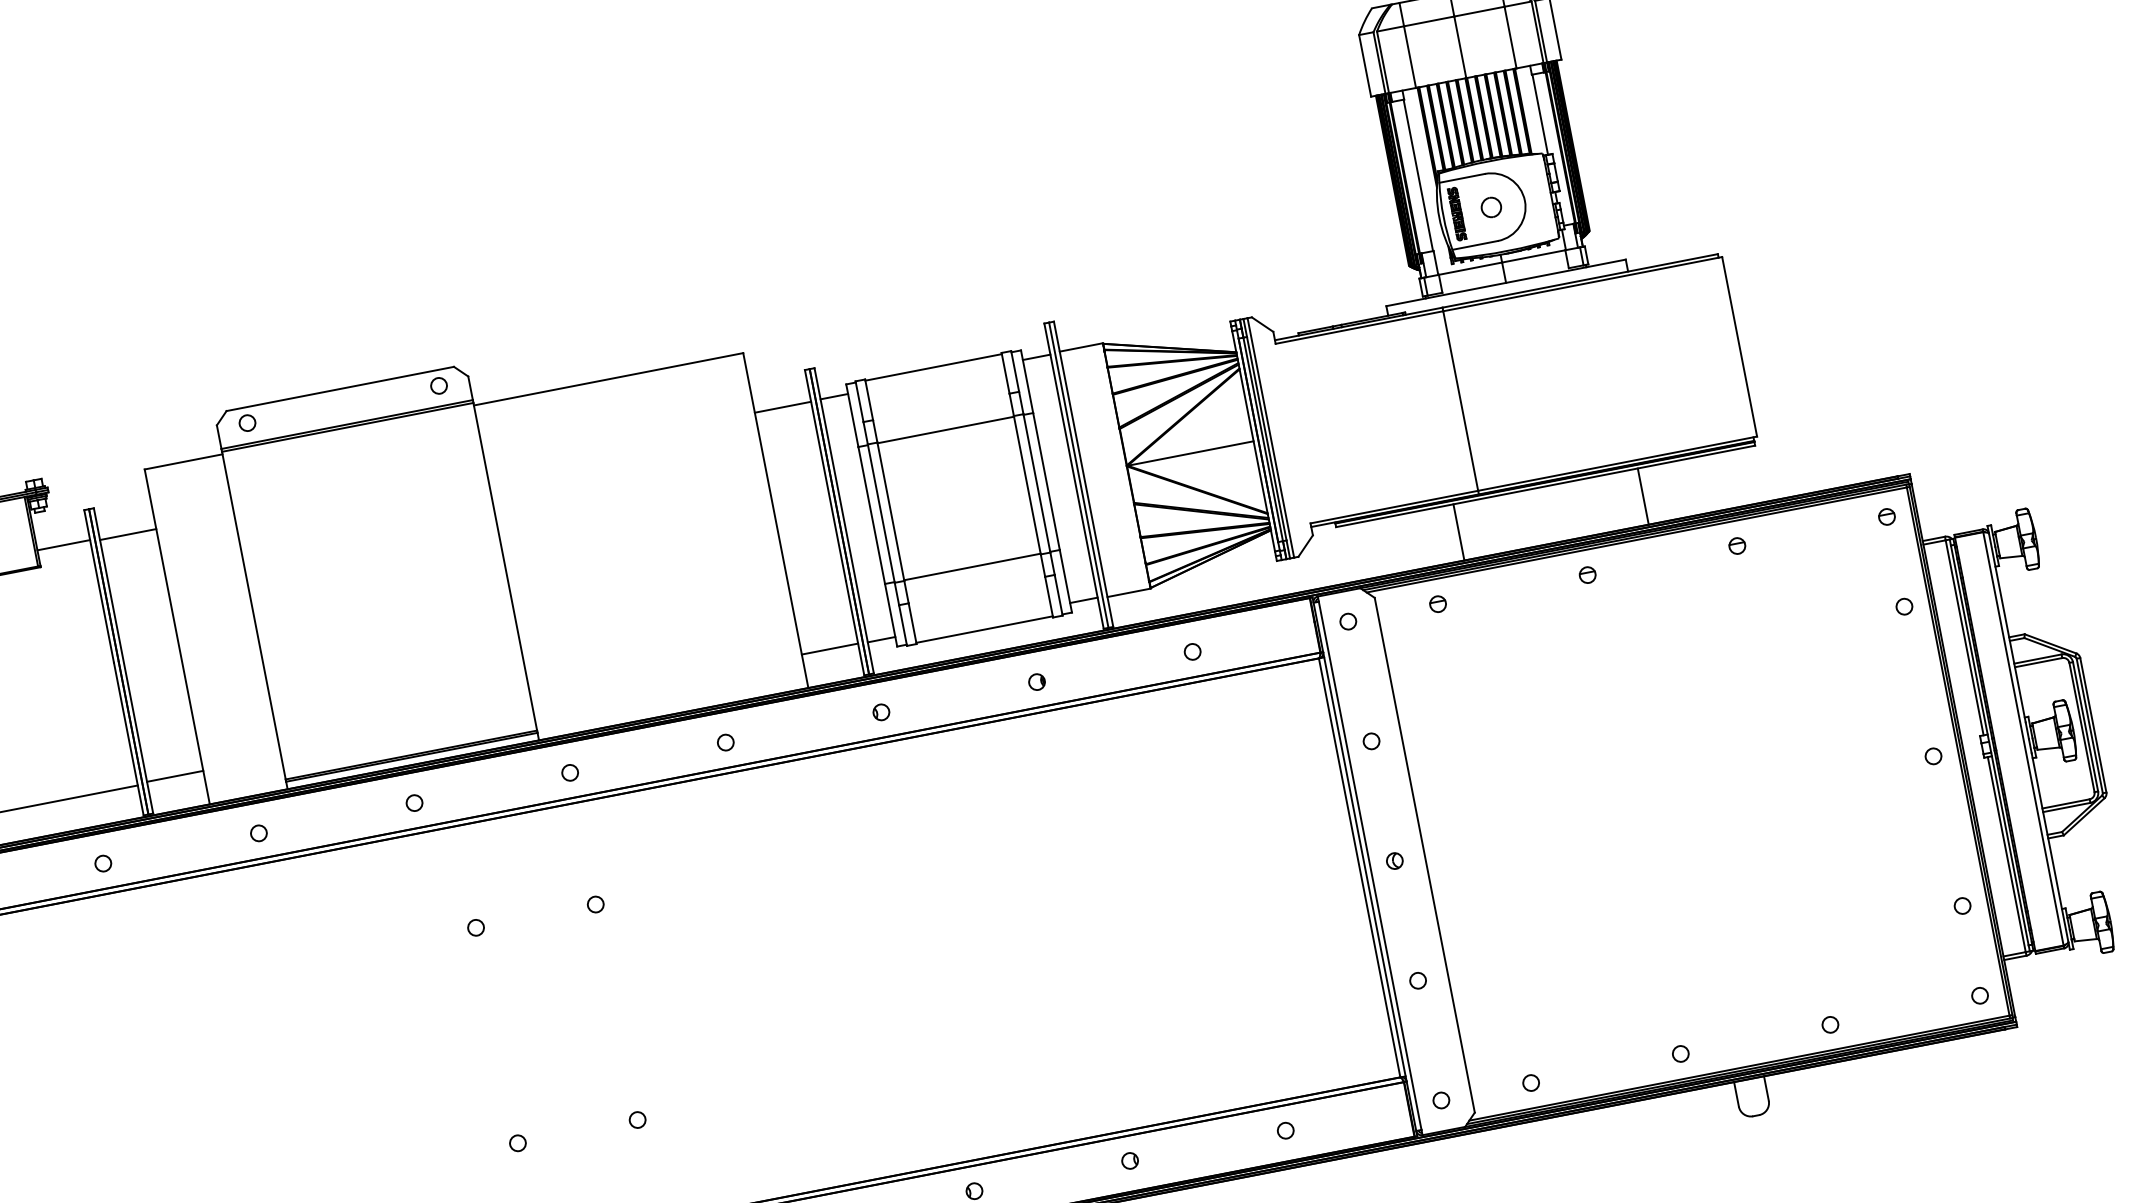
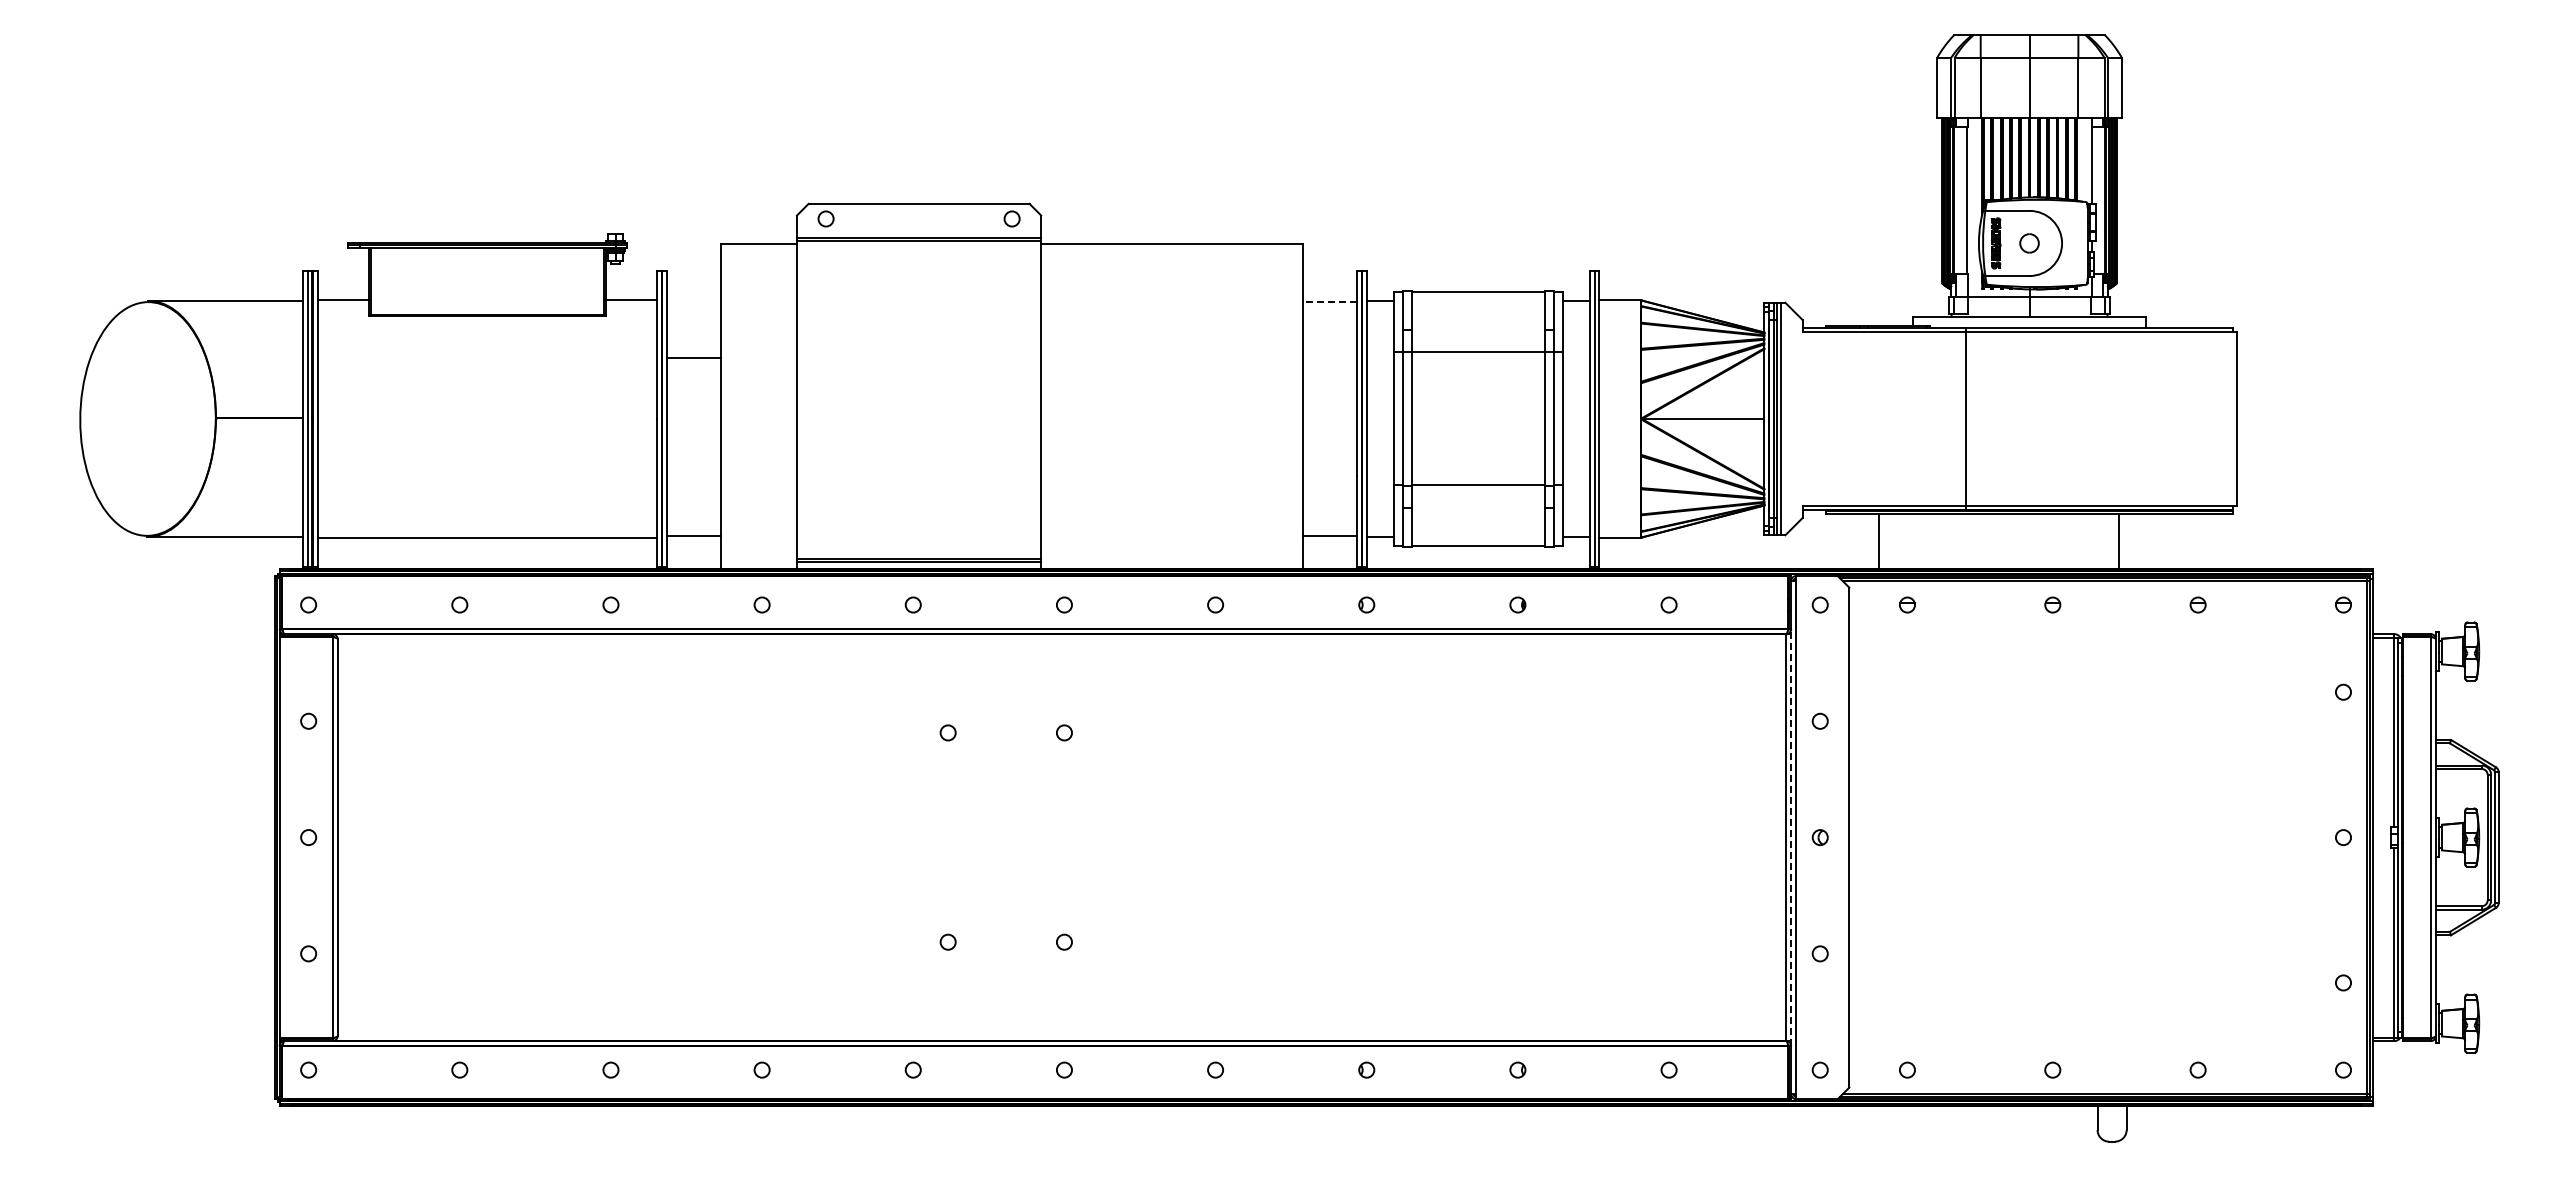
line: (782, 407) -> (1329, 301), solid -> dashed
line: (1459, 532) -> (1879, 541), moved
line: (127, 534) -> (693, 357), moved
line: (1365, 866) -> (1791, 837), solid -> dashed

